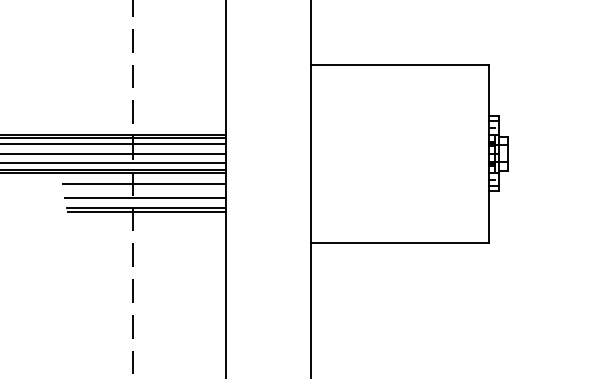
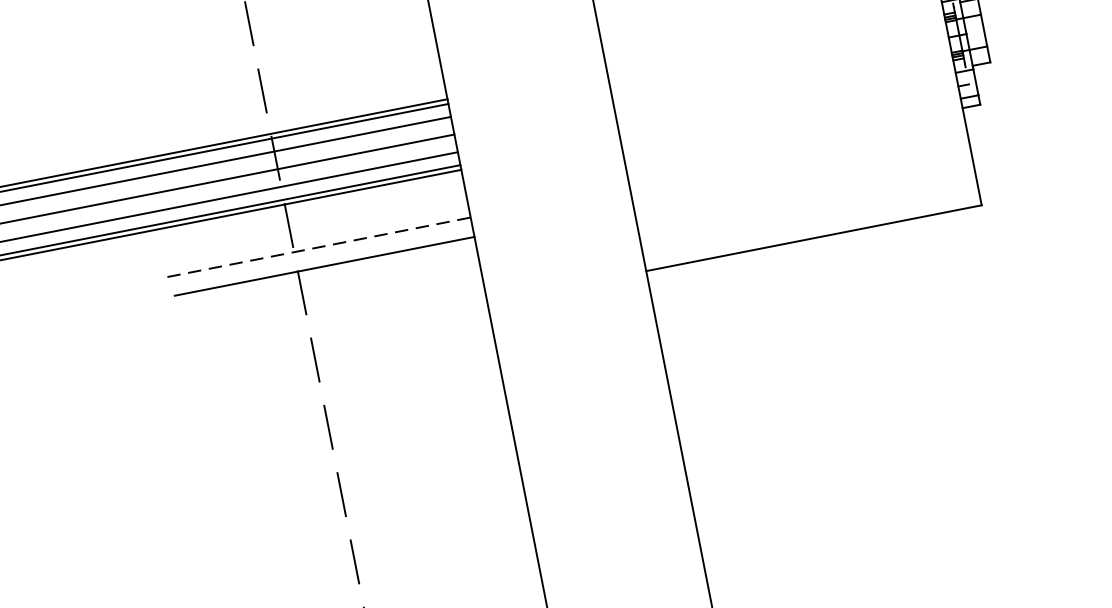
line: (144, 183) -> (311, 220), removed
line: (145, 197) -> (318, 246), solid -> dashed
line: (146, 211) -> (325, 272), removed

